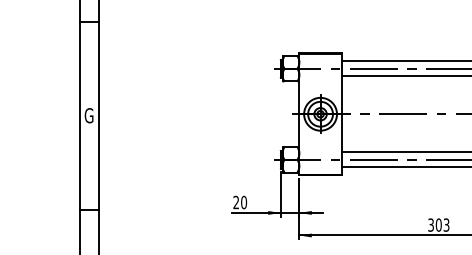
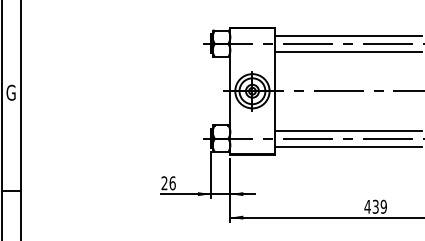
text: (244, 201) -> (173, 182), 20 -> 26
text: (438, 224) -> (375, 206), 303 -> 439

